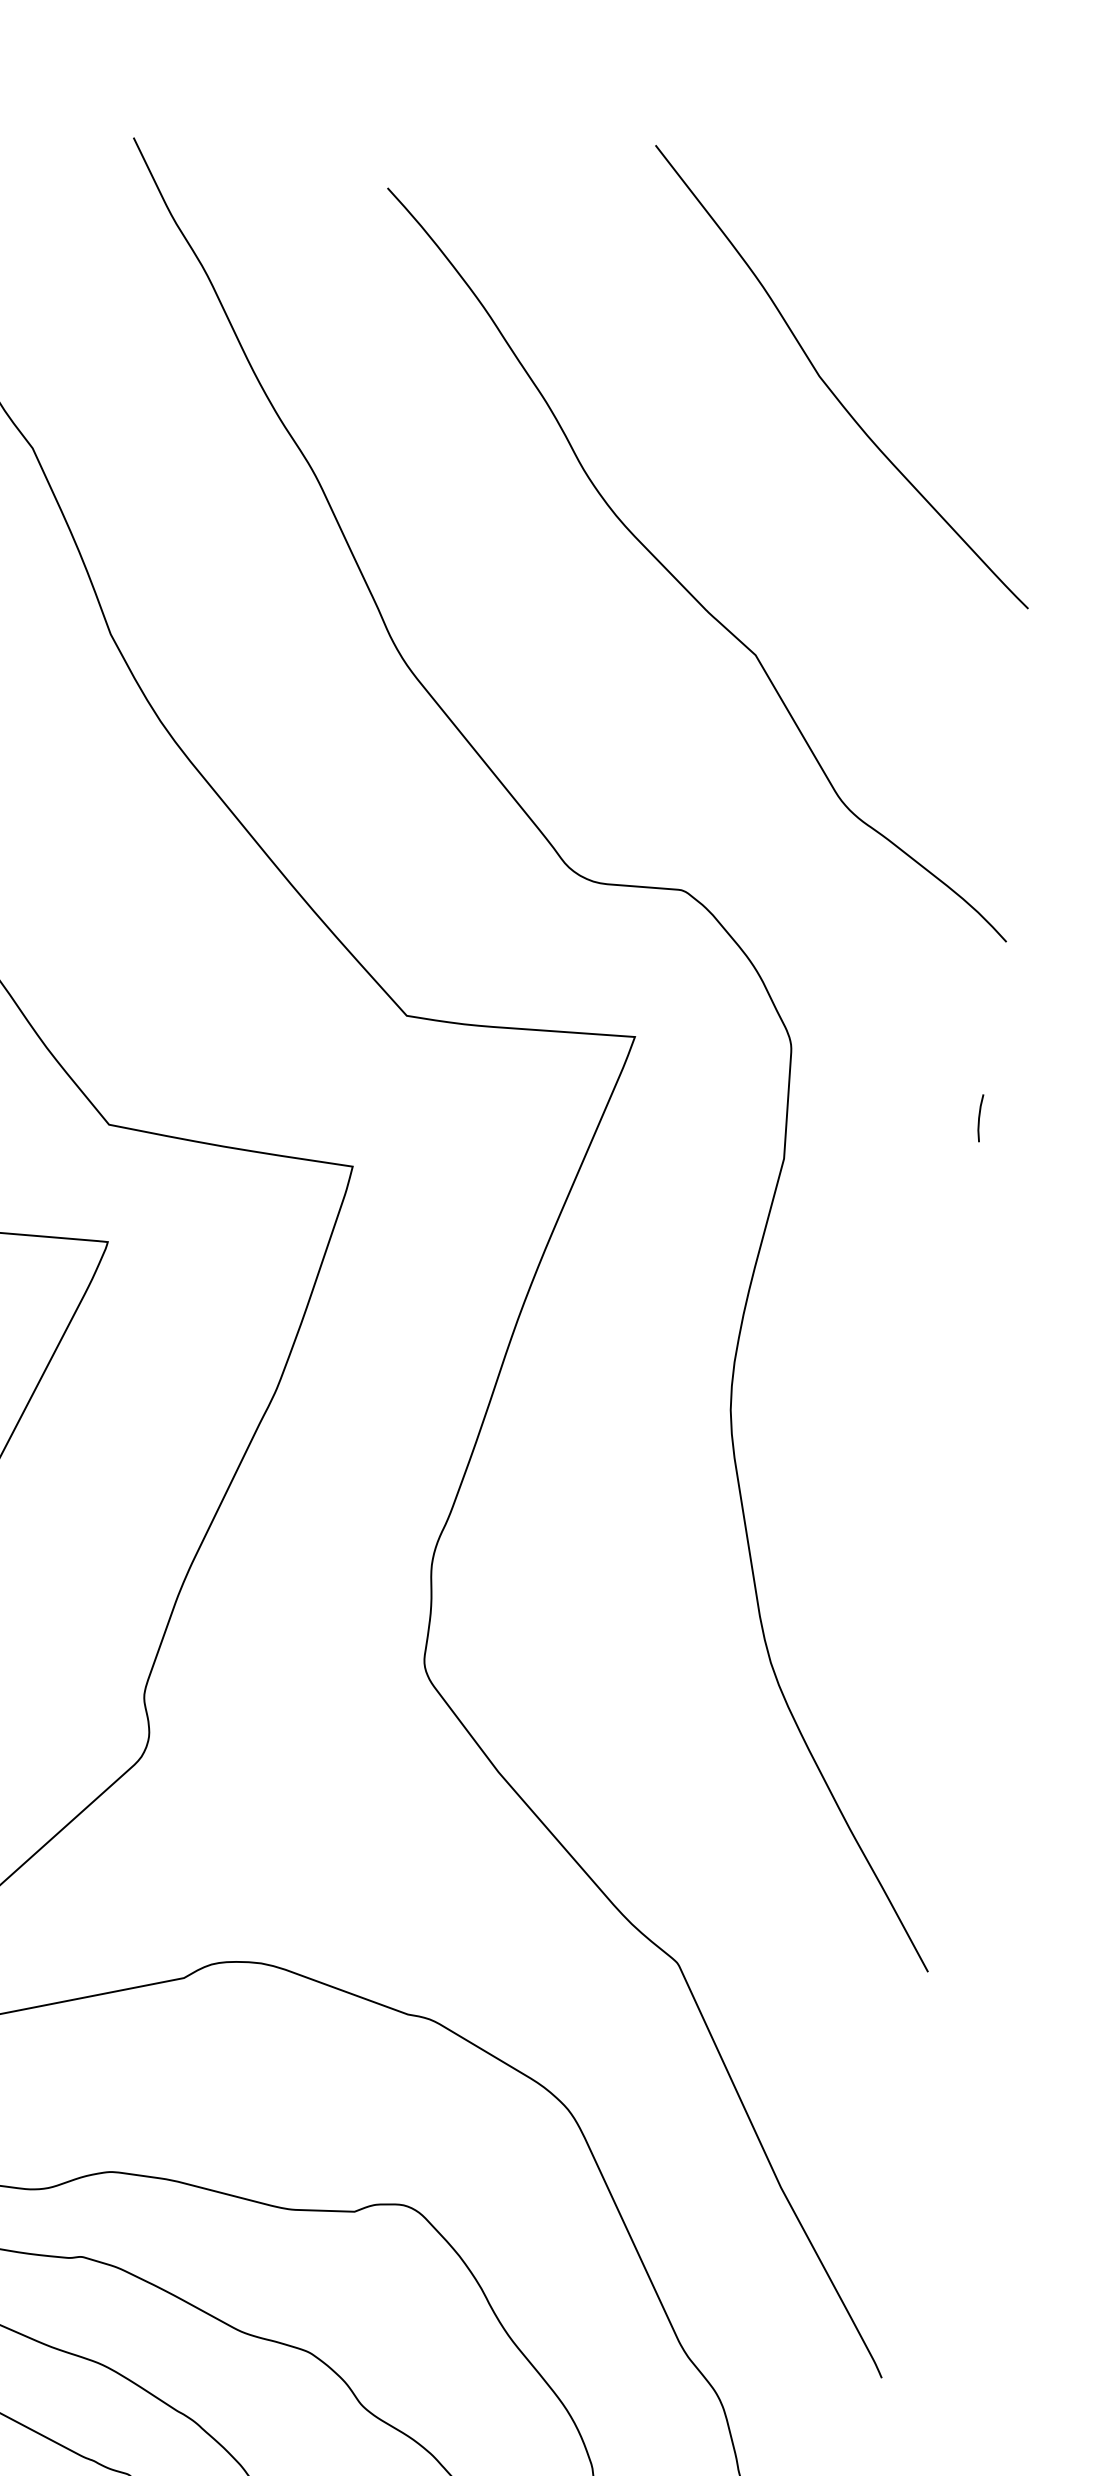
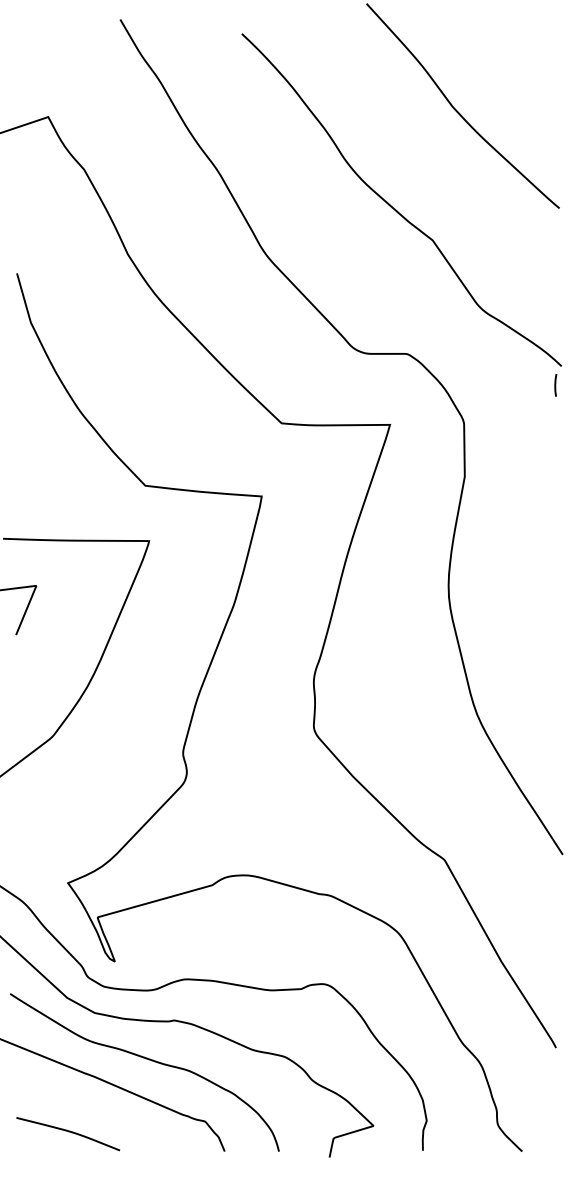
line: (979, 1118) -> (555, 385), moved

